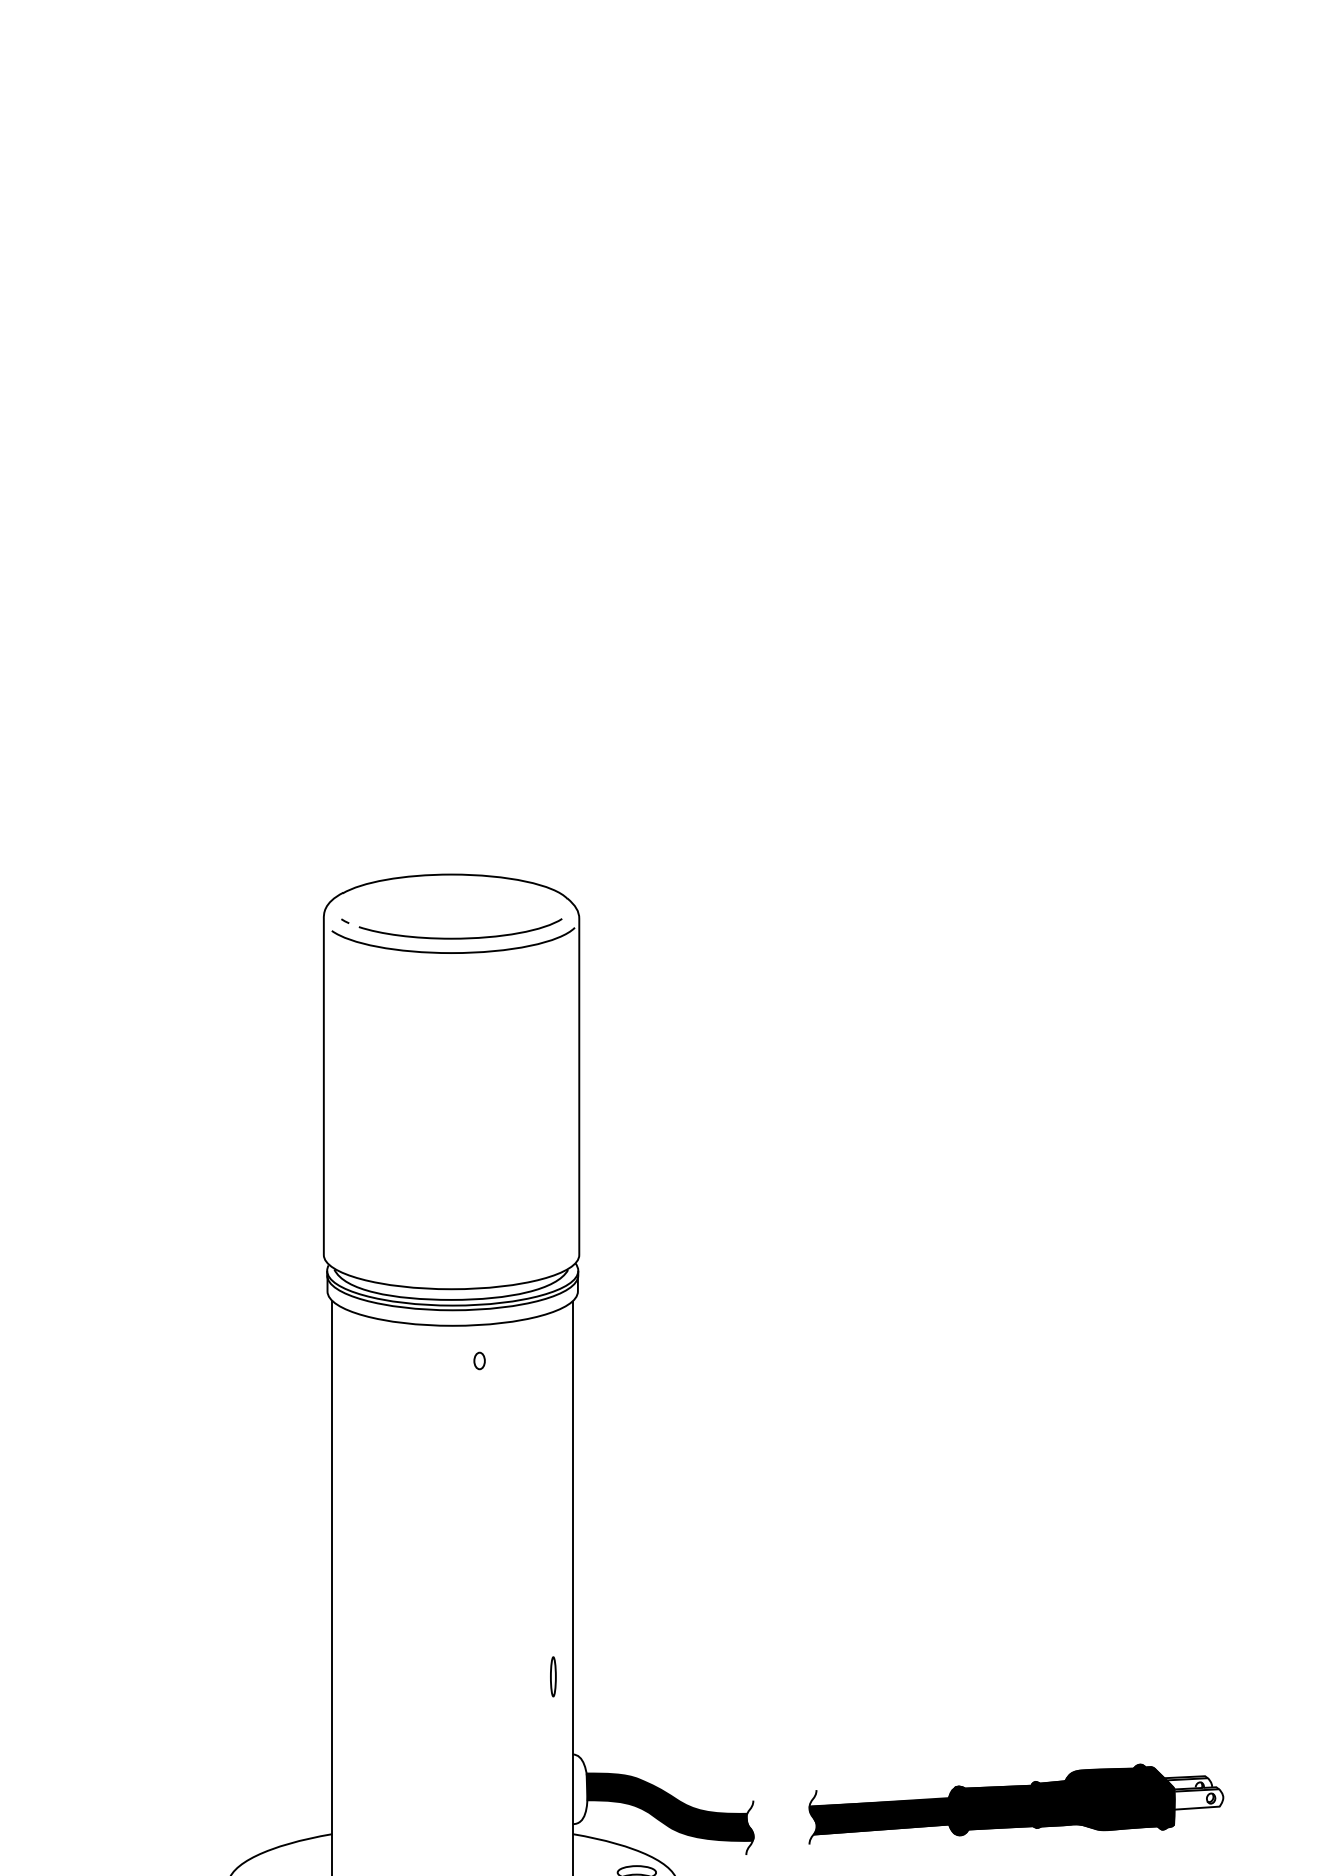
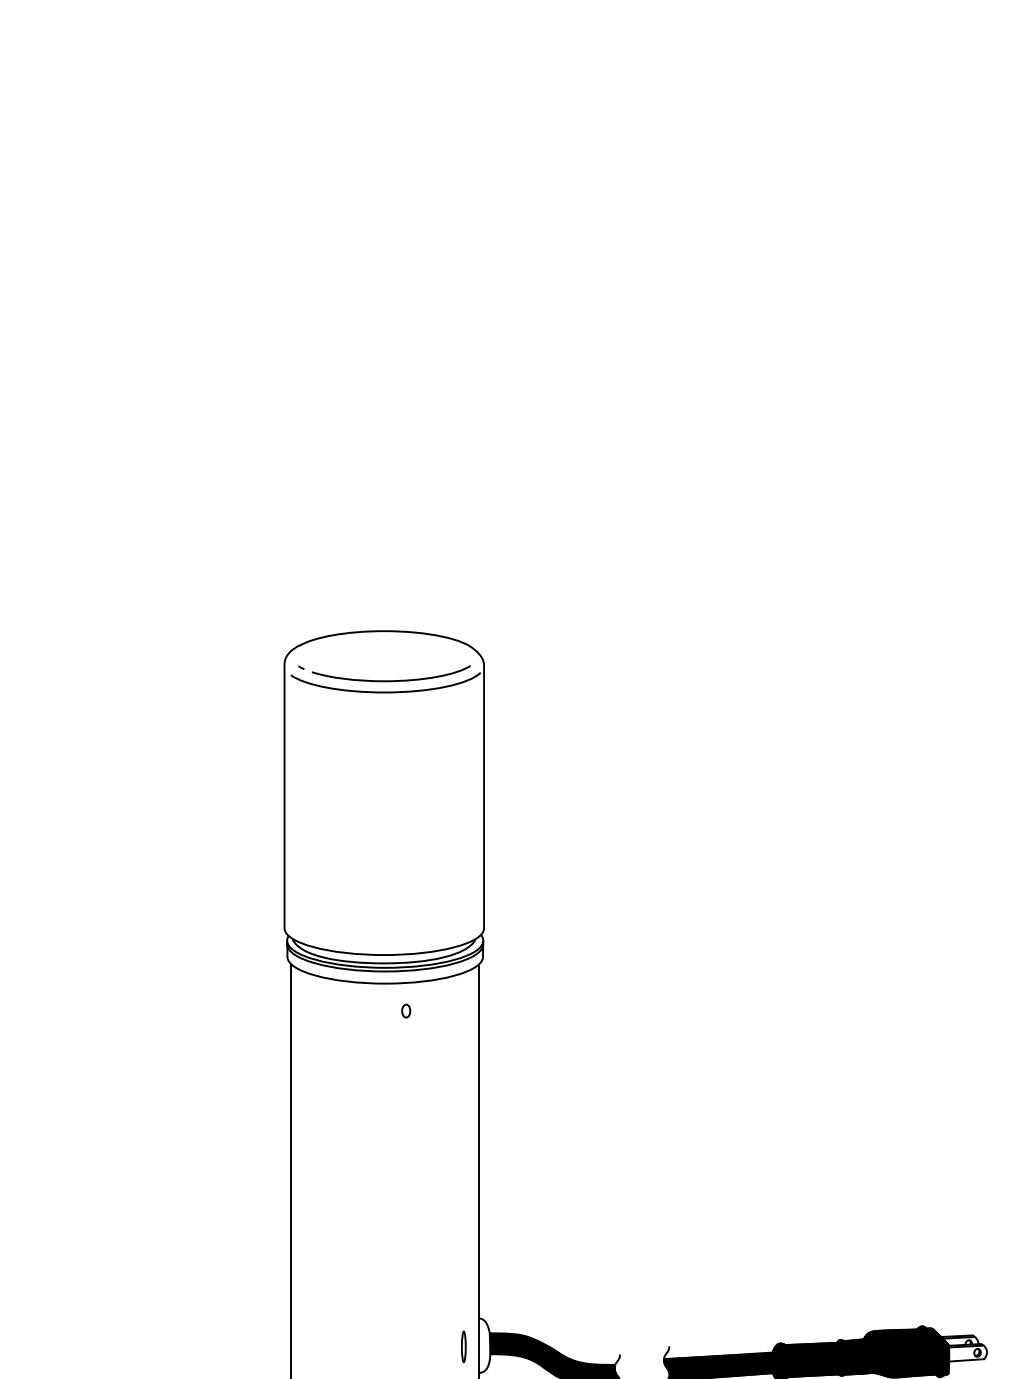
part: (553, 1676) -> (463, 1346), moved

